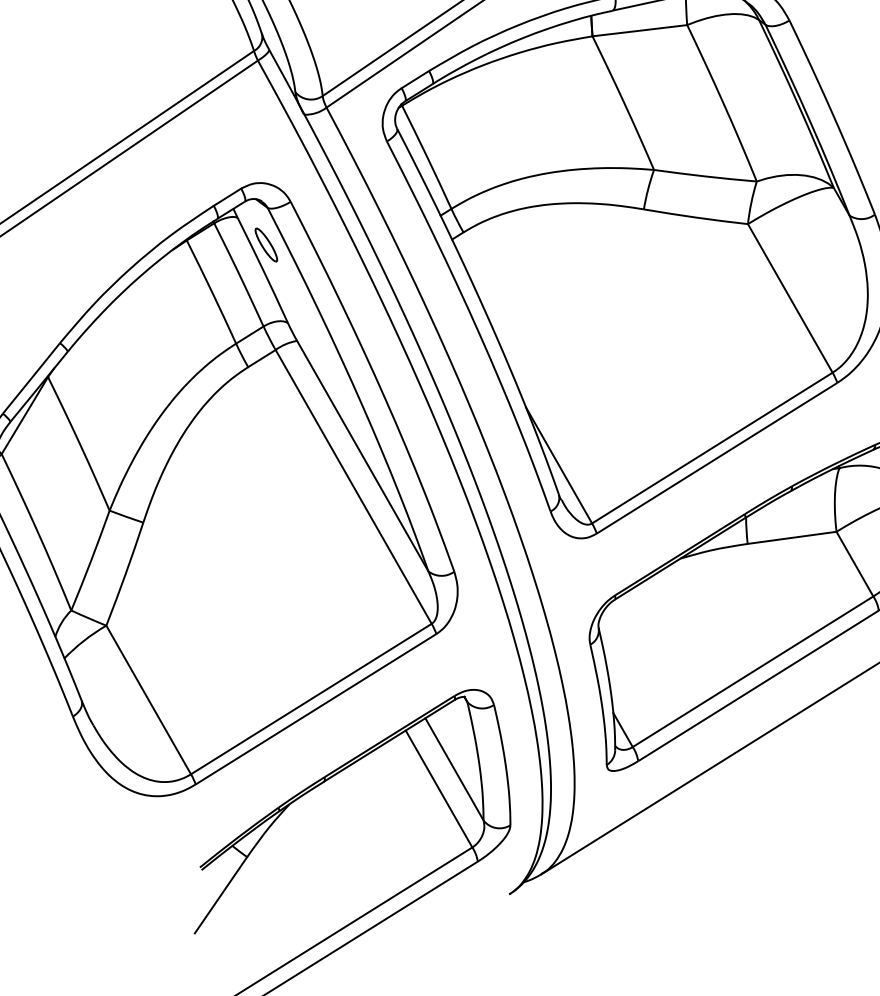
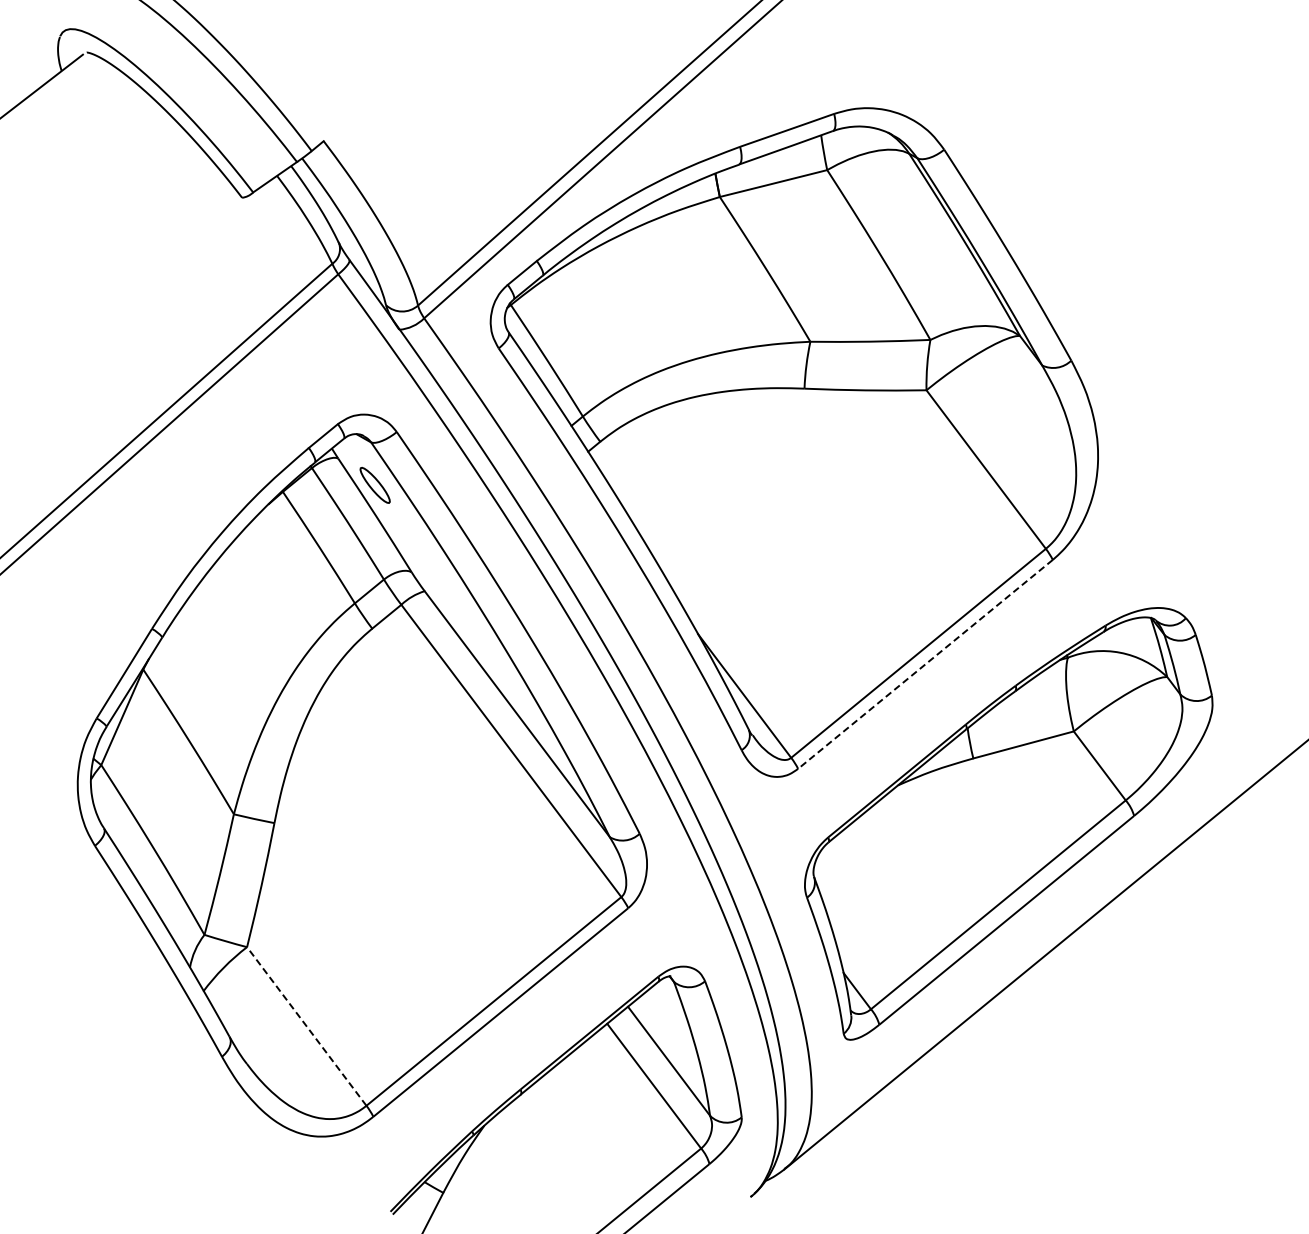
line: (717, 458) -> (925, 664), solid -> dashed
line: (148, 699) -> (306, 1026), solid -> dashed

